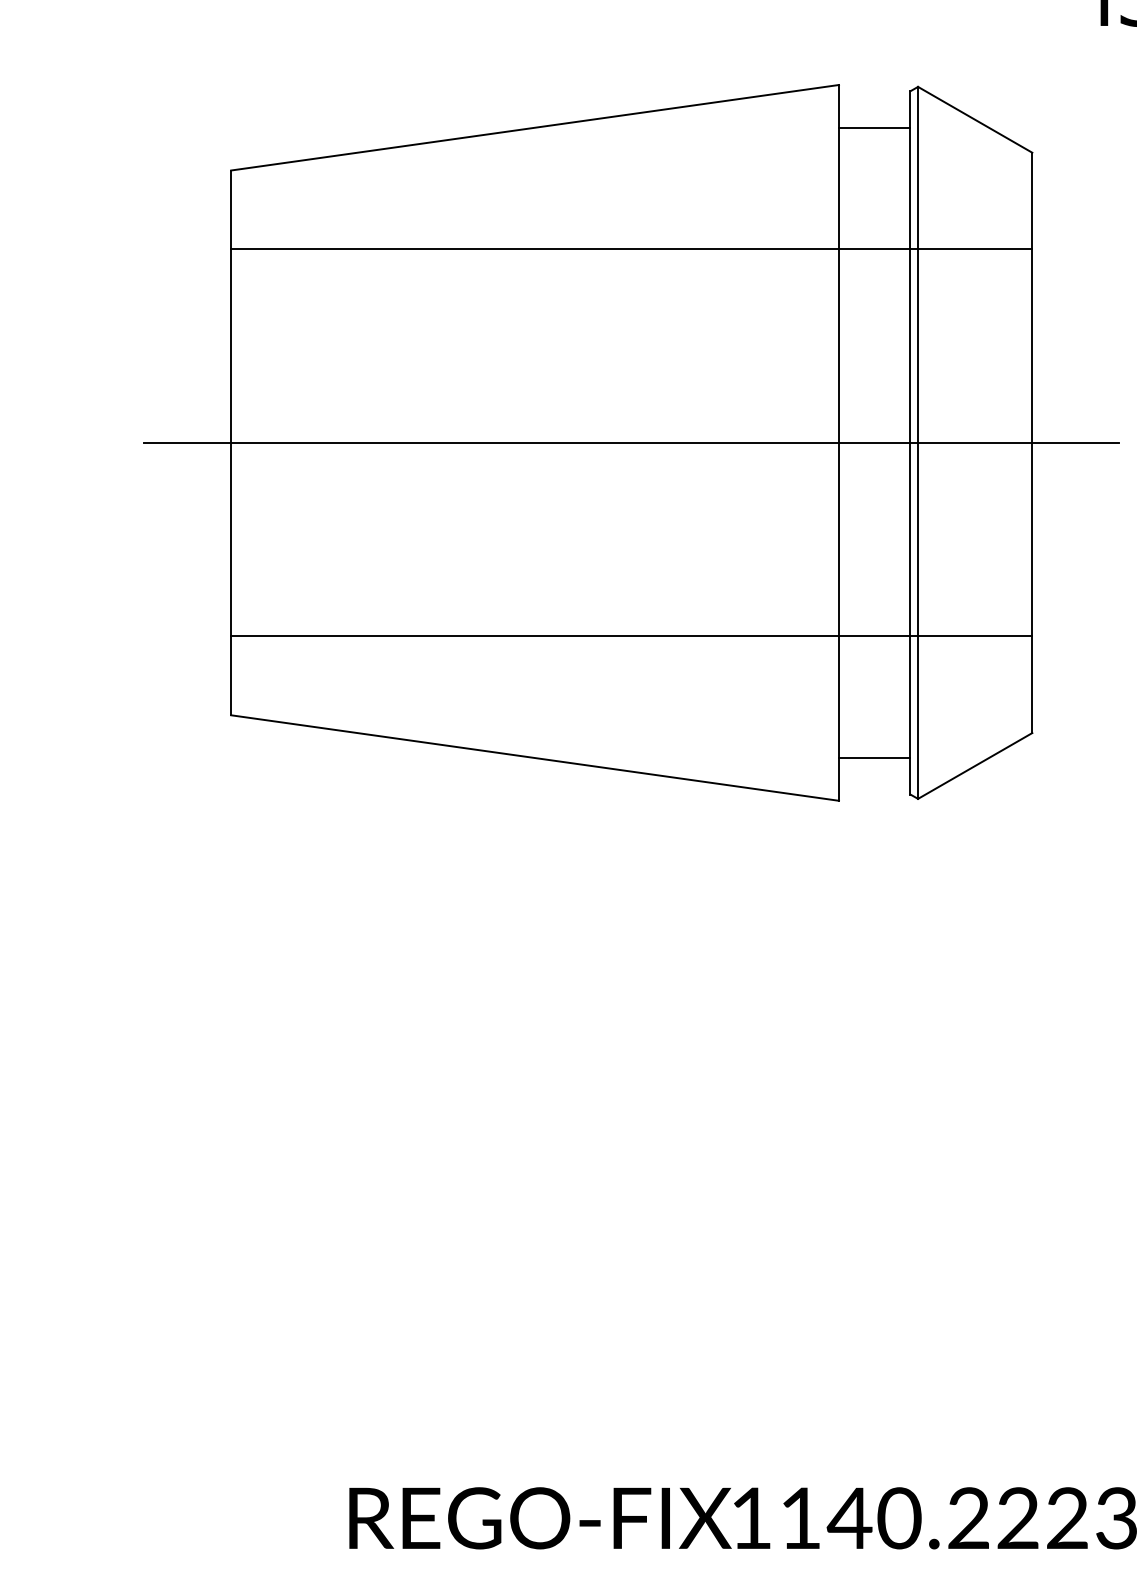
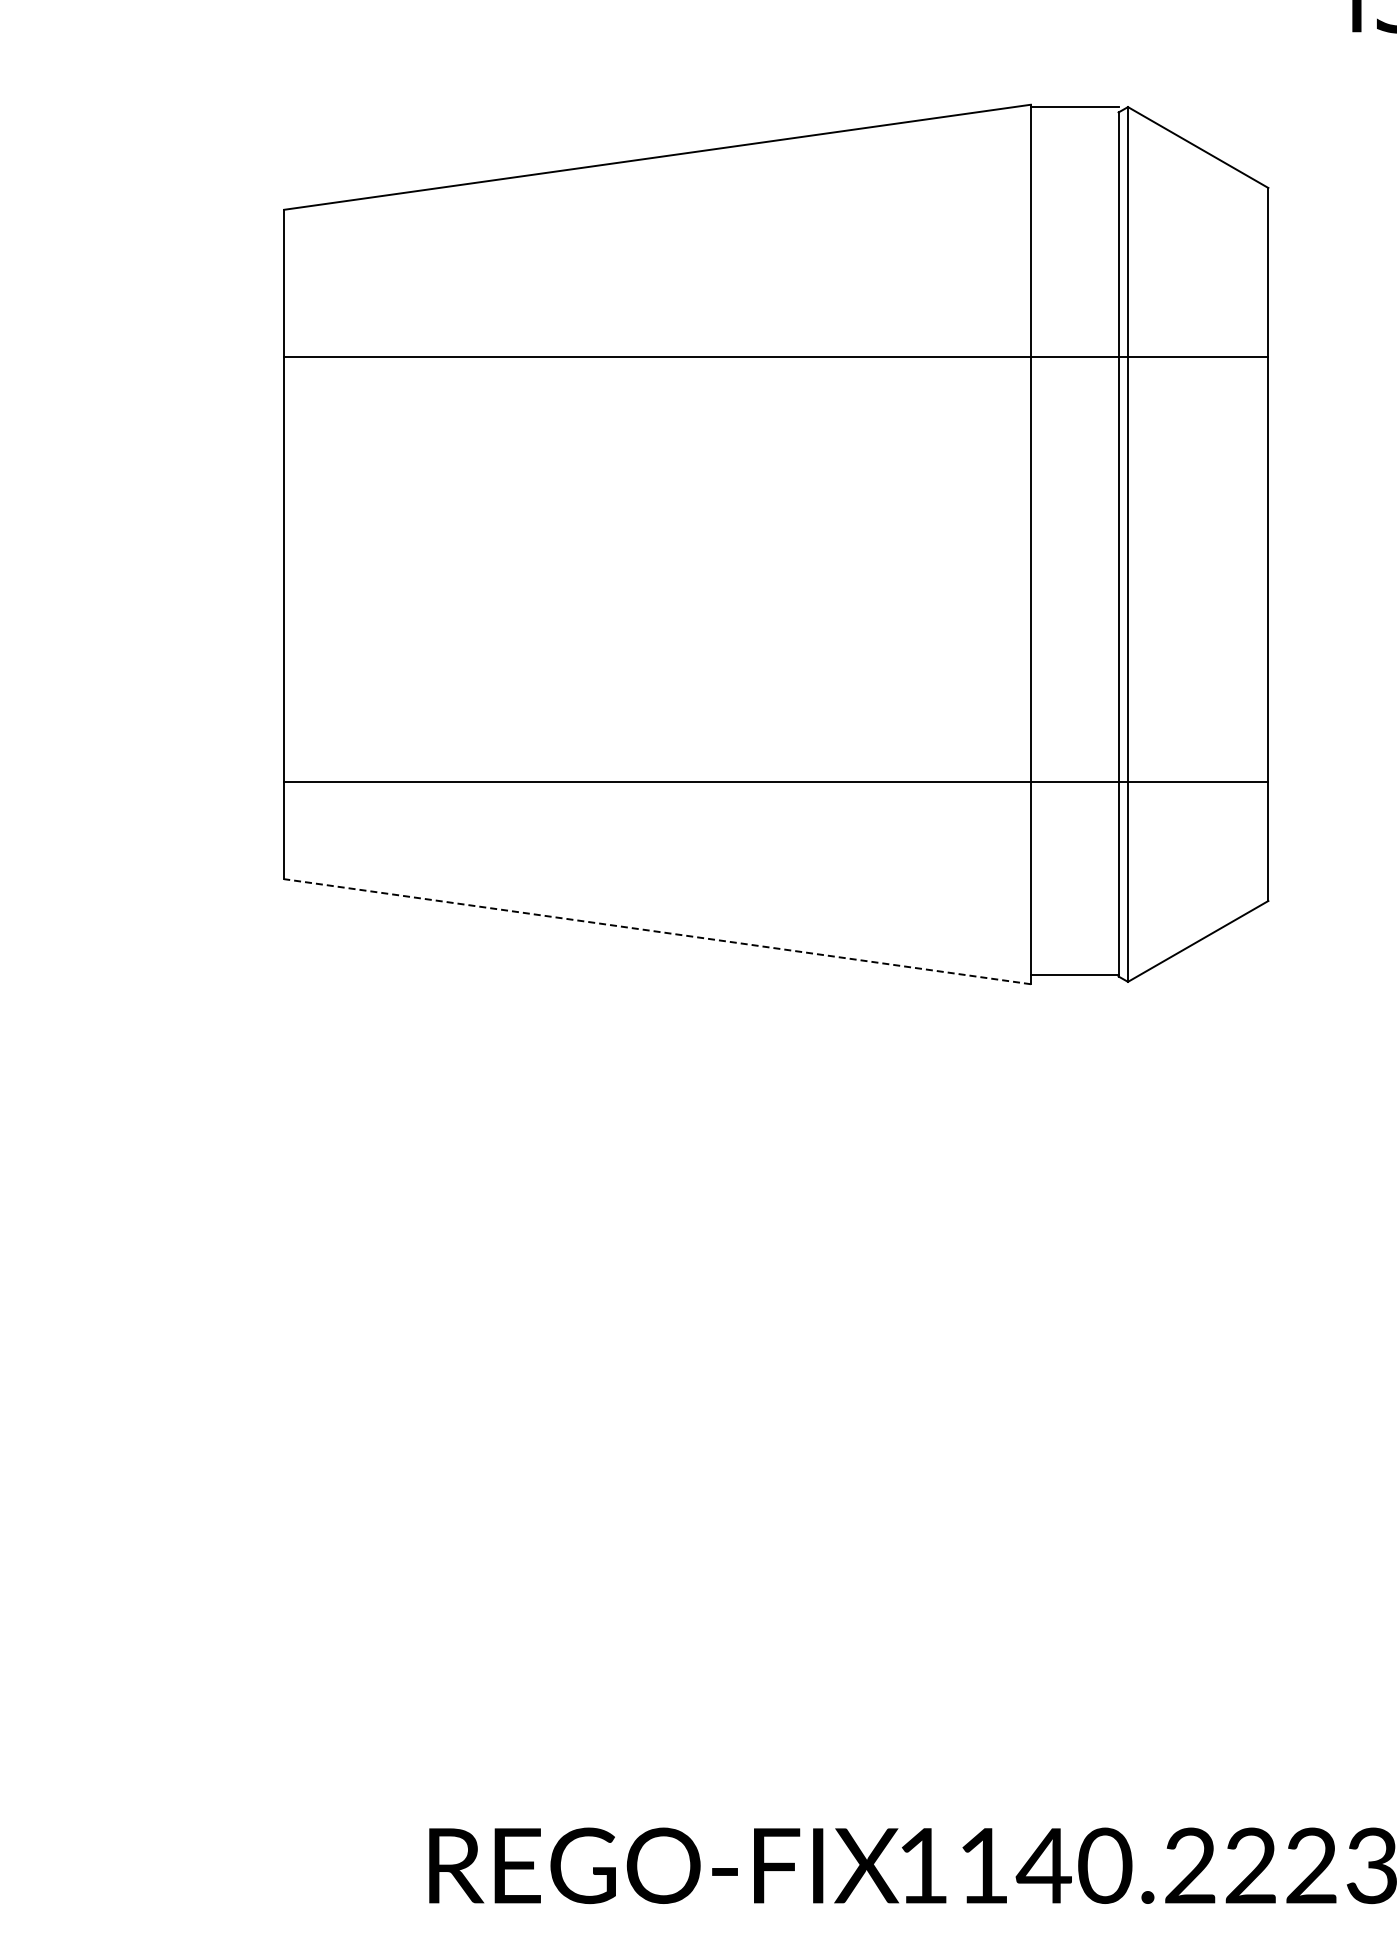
line: (874, 127) -> (1074, 107), moved
line: (631, 249) -> (776, 356), moved
line: (631, 442) -> (776, 544), removed
line: (534, 757) -> (656, 931), solid -> dashed
line: (874, 757) -> (1074, 974), moved

